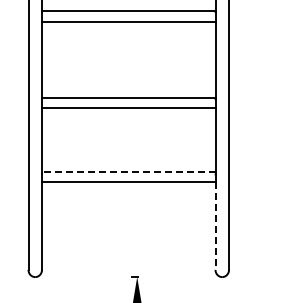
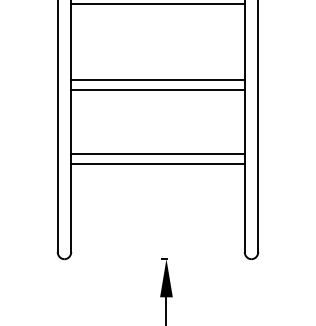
line: (128, 172) -> (157, 154), dashed -> solid
line: (215, 226) -> (244, 208), dashed -> solid

